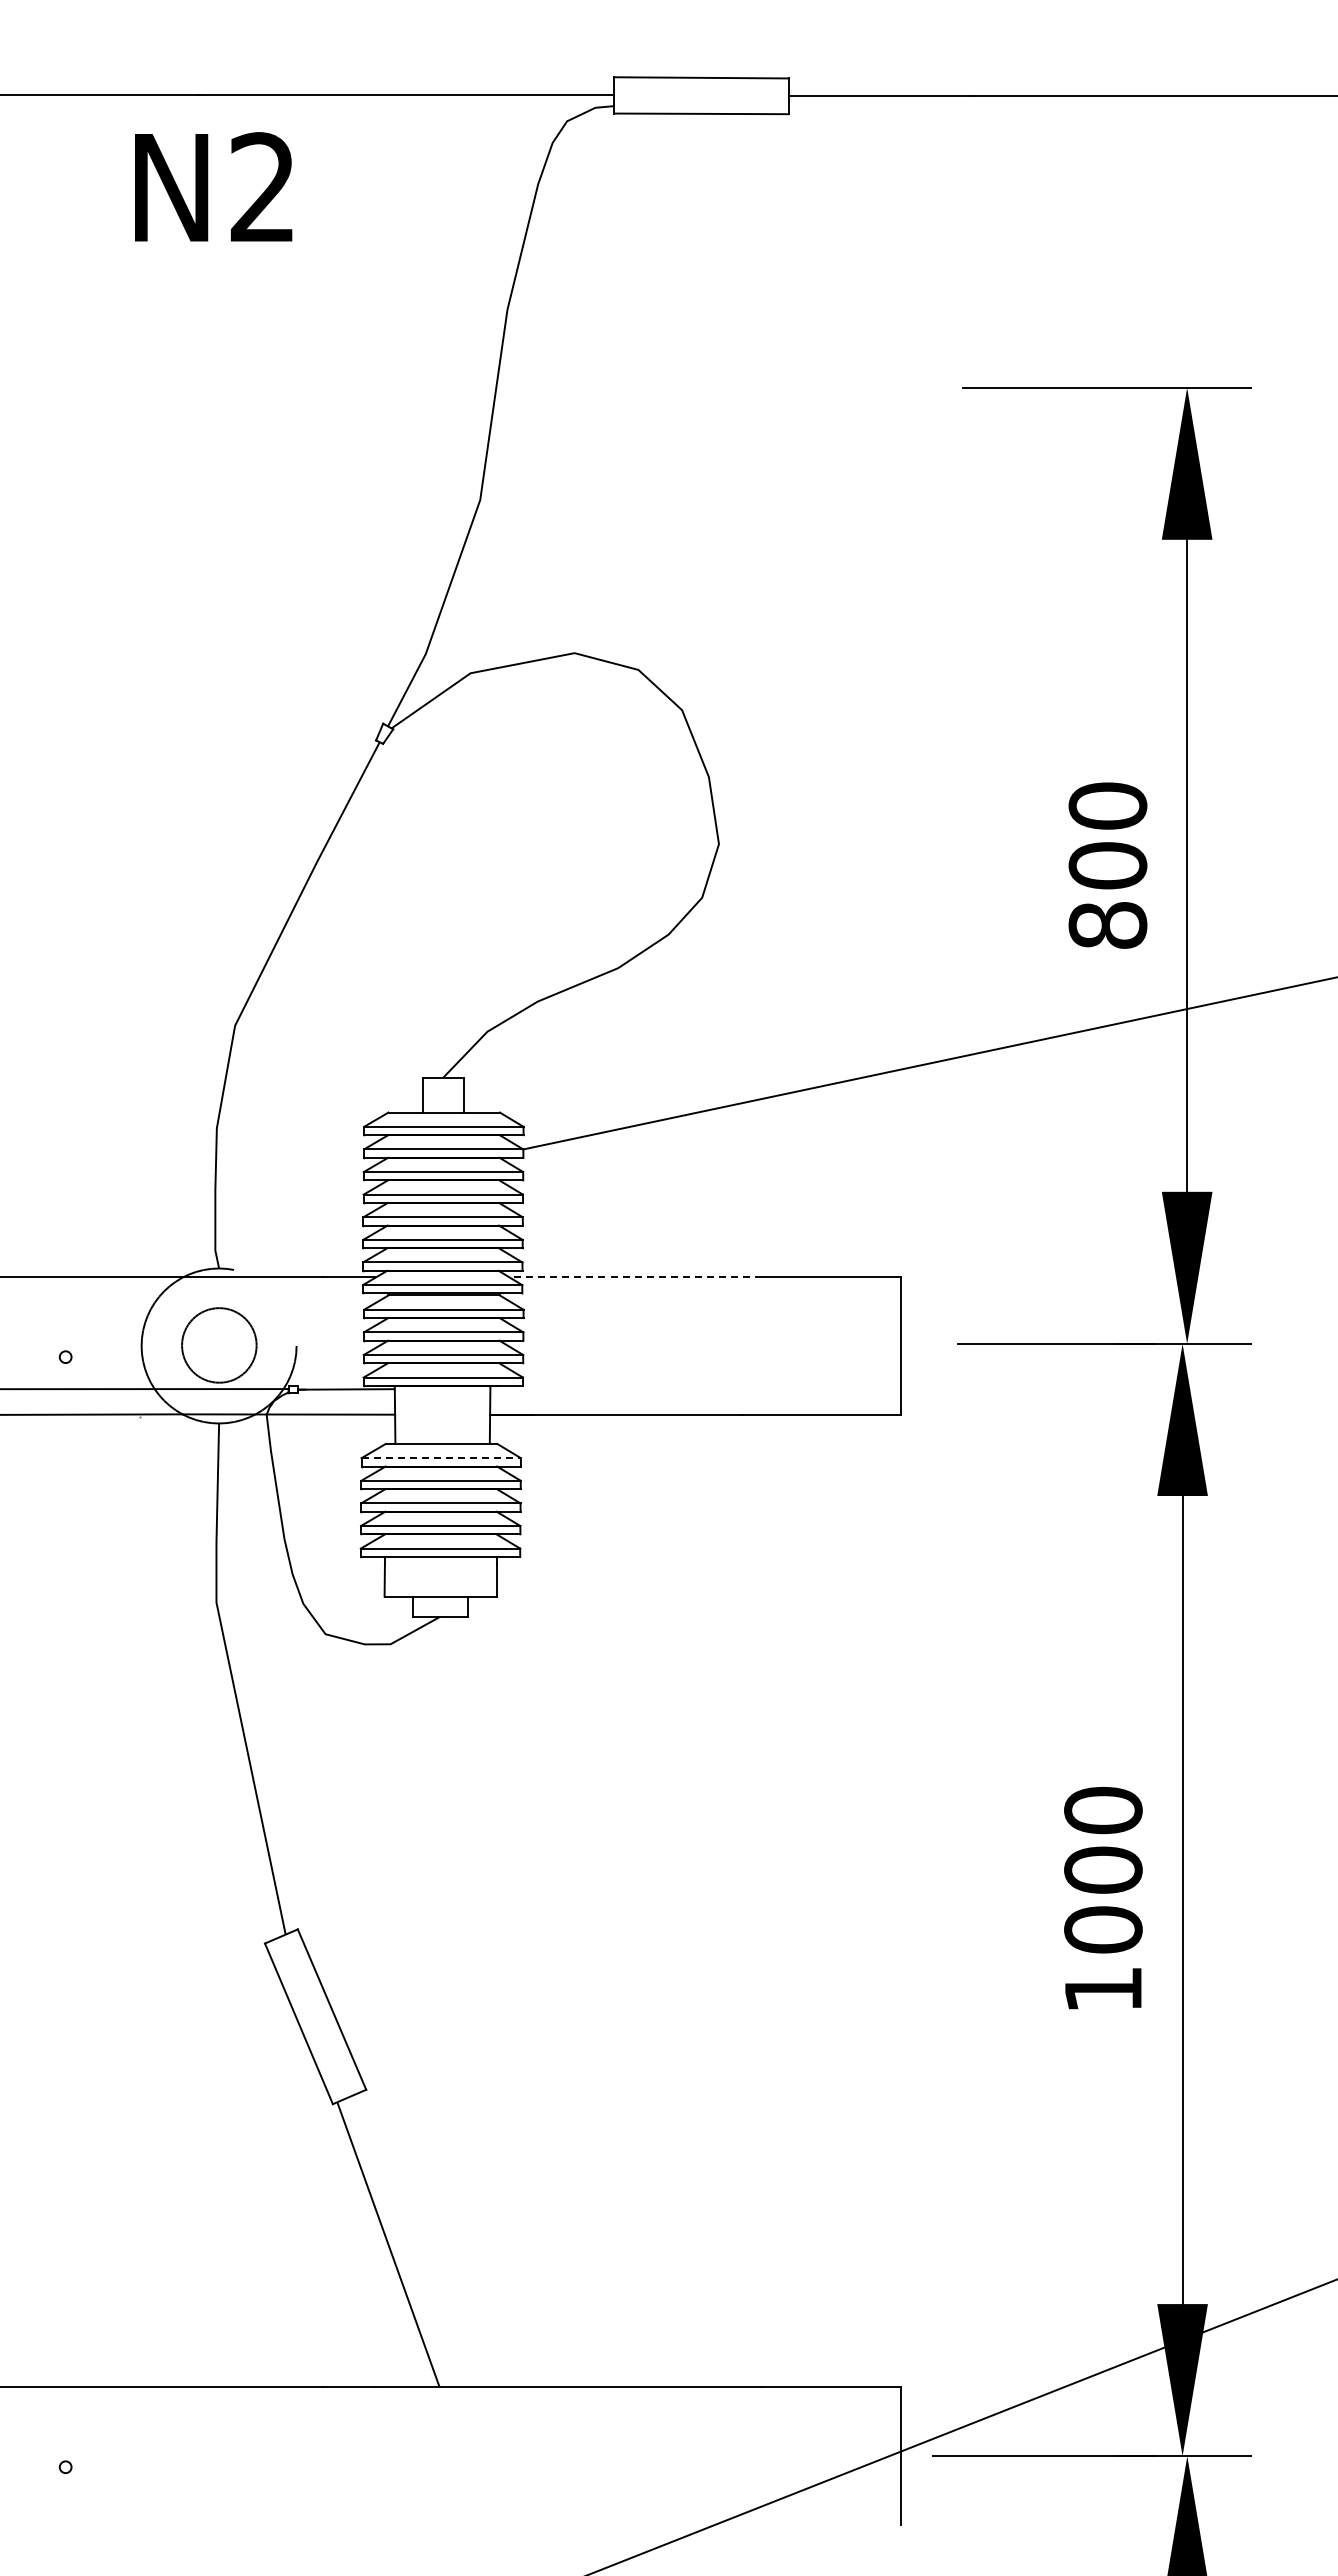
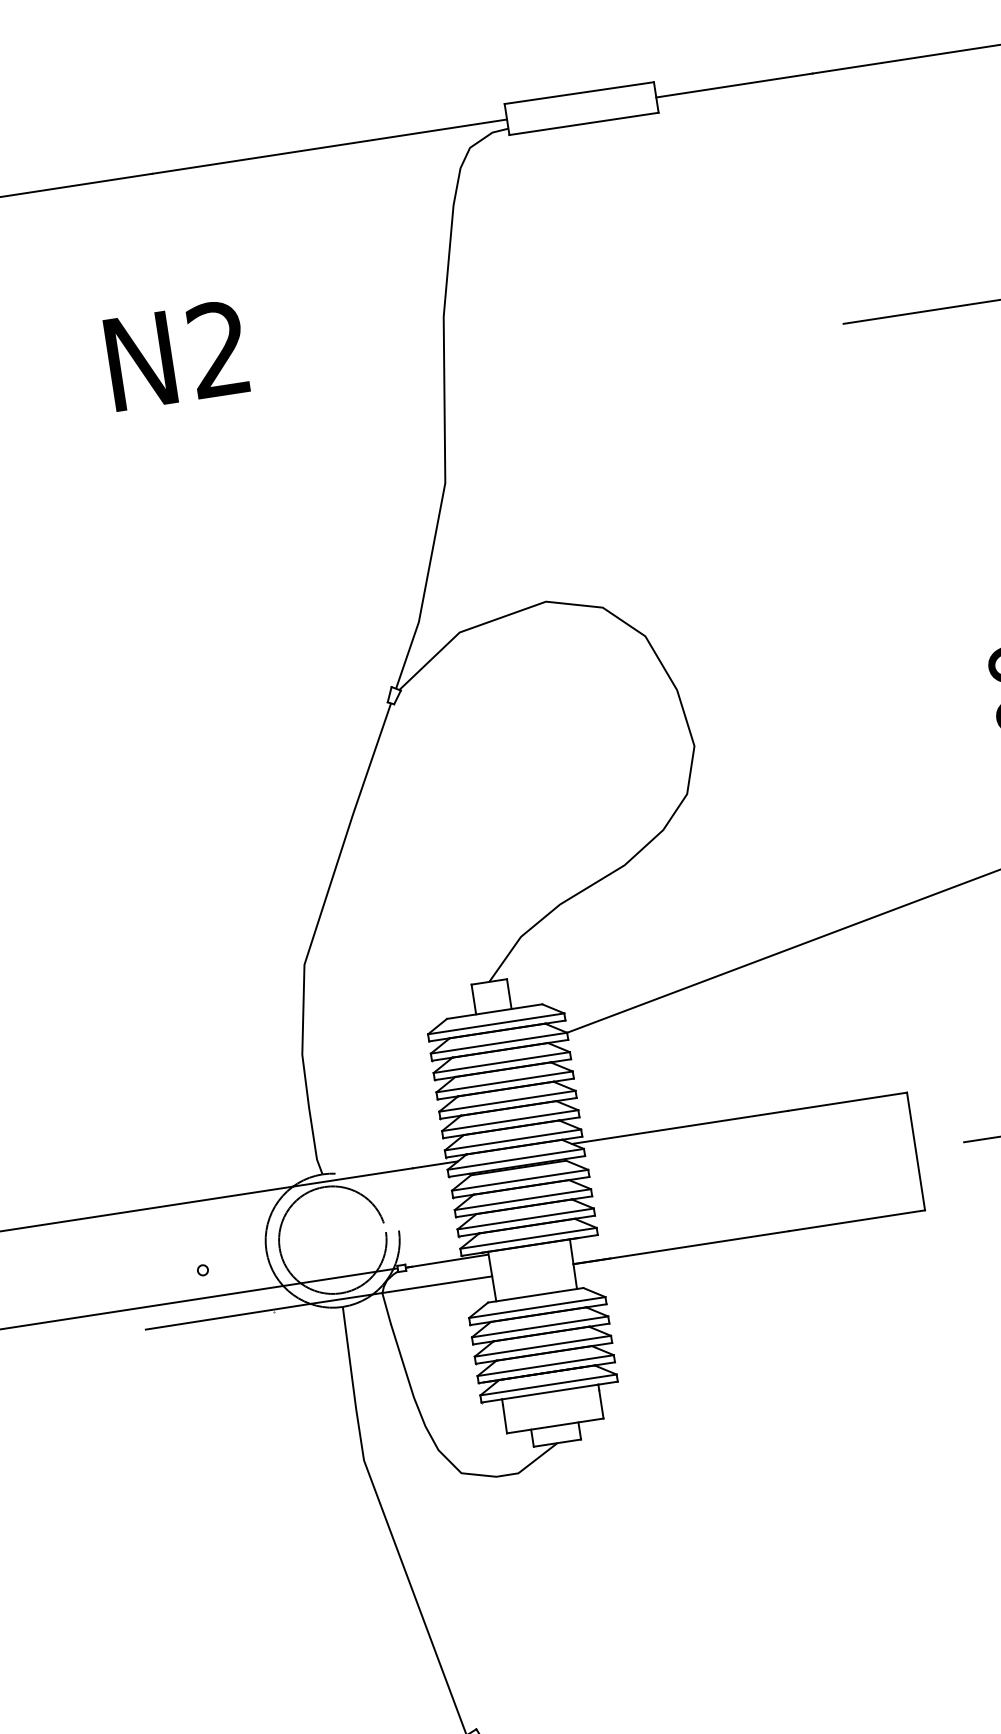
text: (213, 186) -> (176, 354), moved
line: (635, 1277) -> (679, 1127), dashed -> solid
circle: (219, 1345) -> (332, 1240), size x1.67
line: (441, 1458) -> (537, 1307), dashed -> solid

